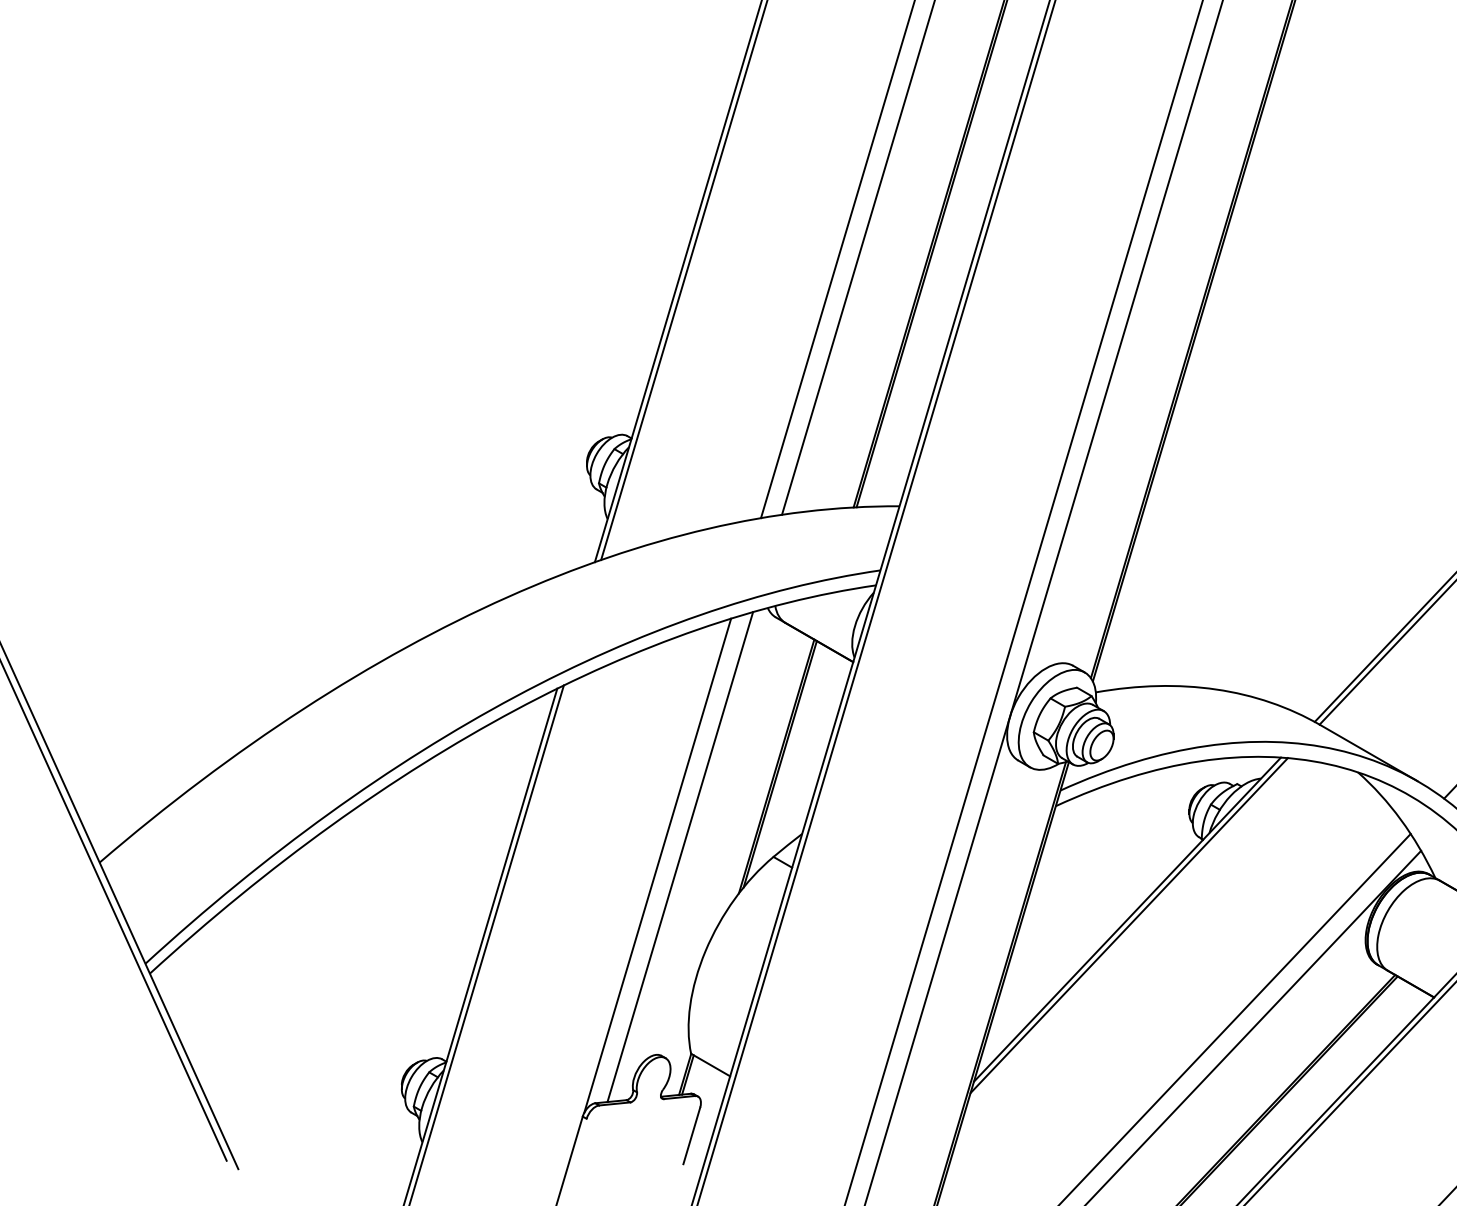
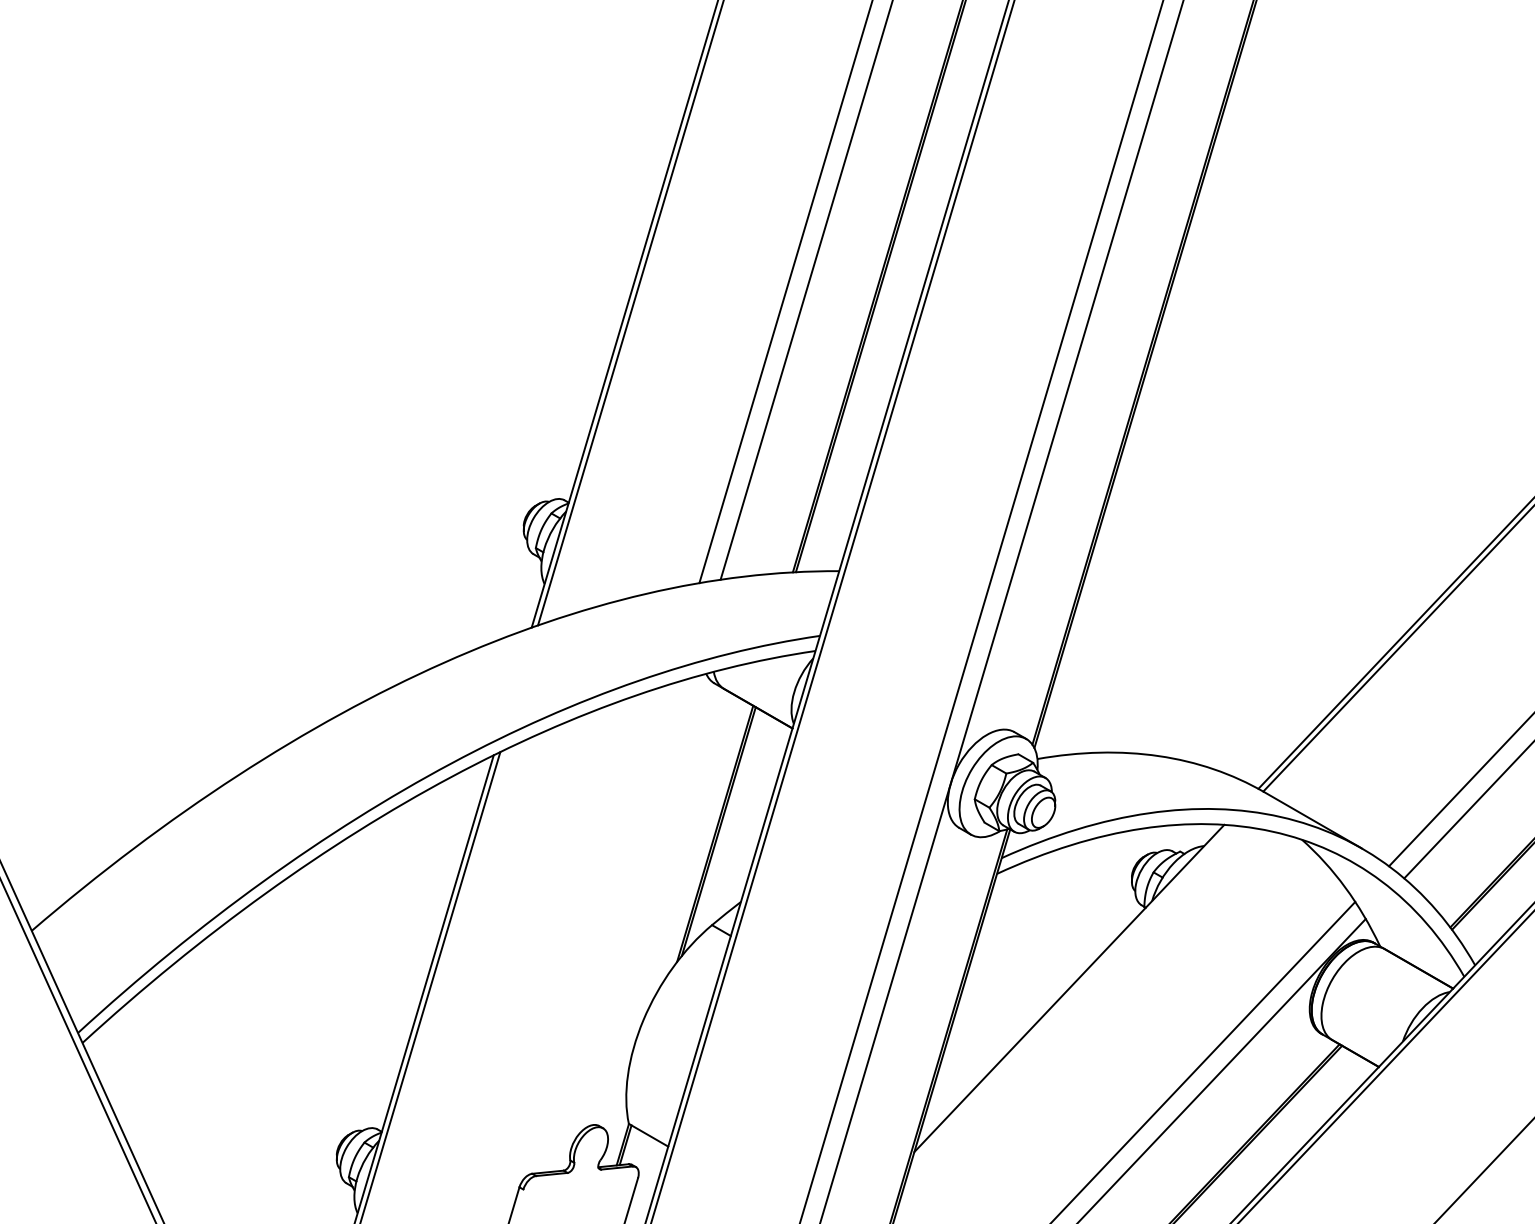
line: (679, 856) -> (617, 924), removed
line: (657, 865) -> (594, 933), removed
line: (1128, 925) -> (1070, 994), removed

